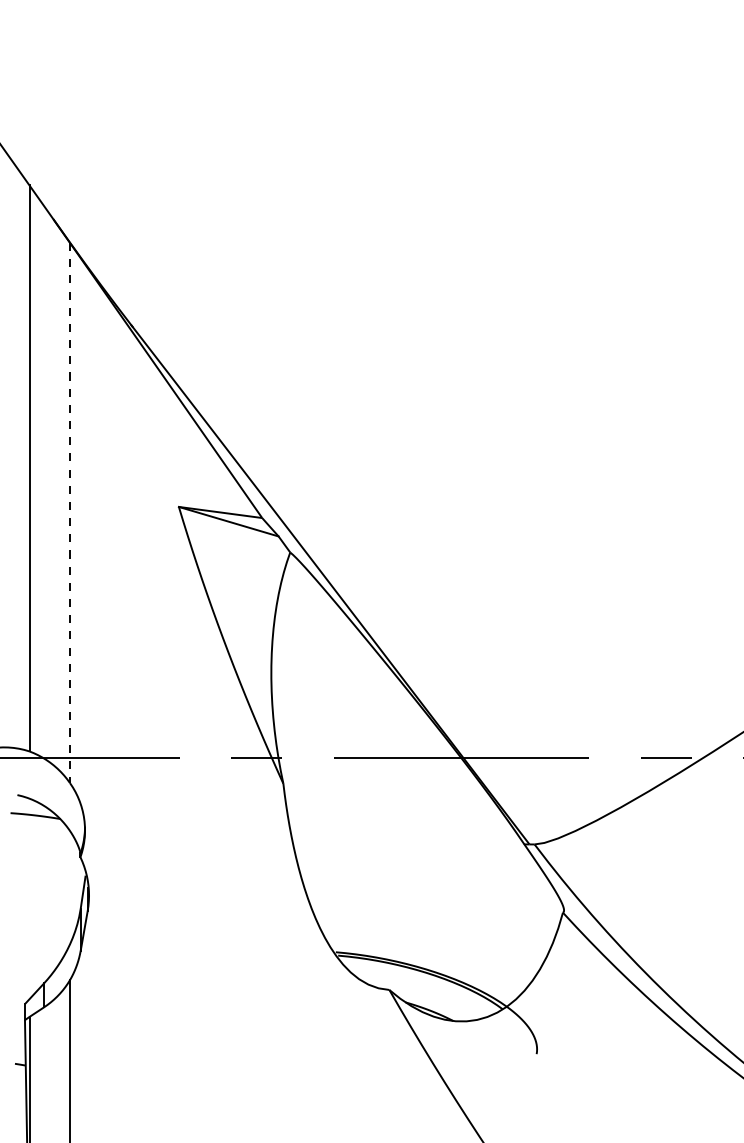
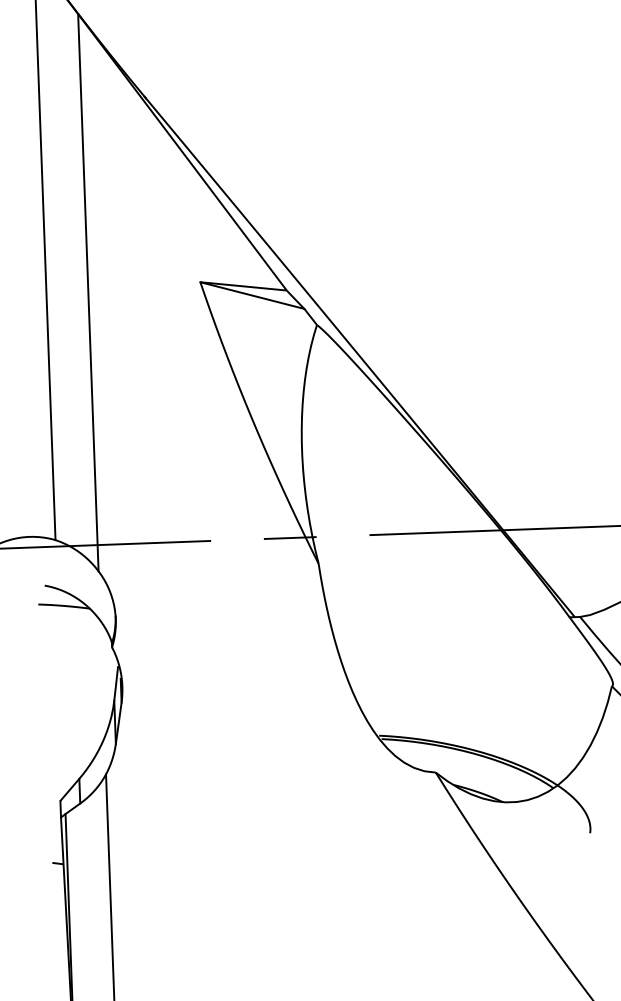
line: (70, 513) -> (88, 293), dashed -> solid

